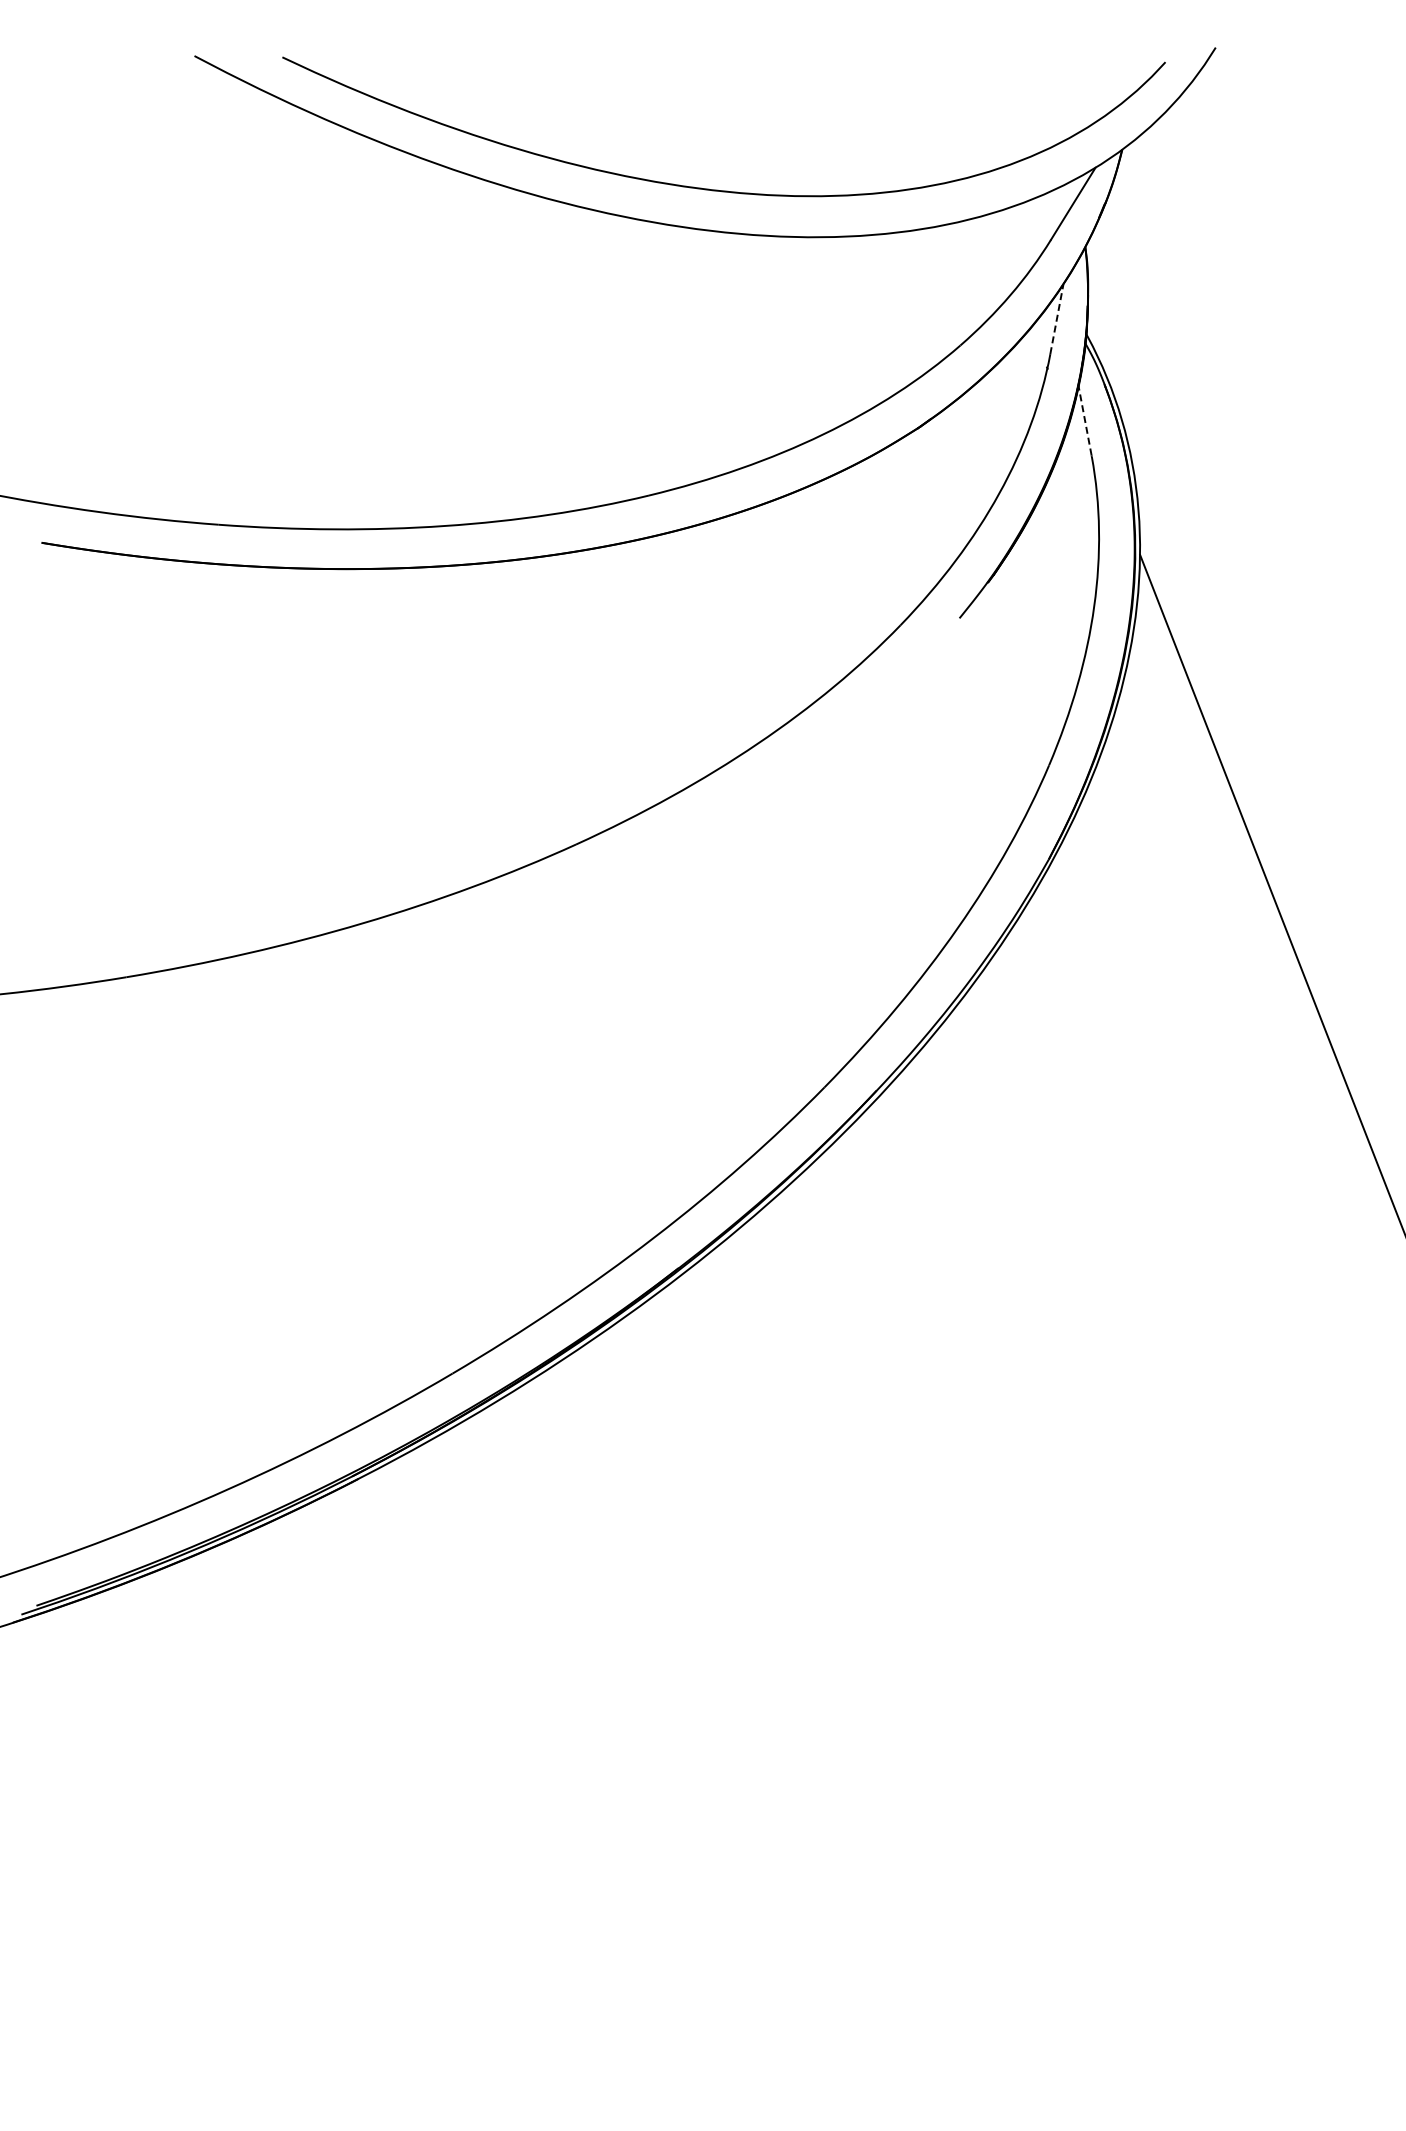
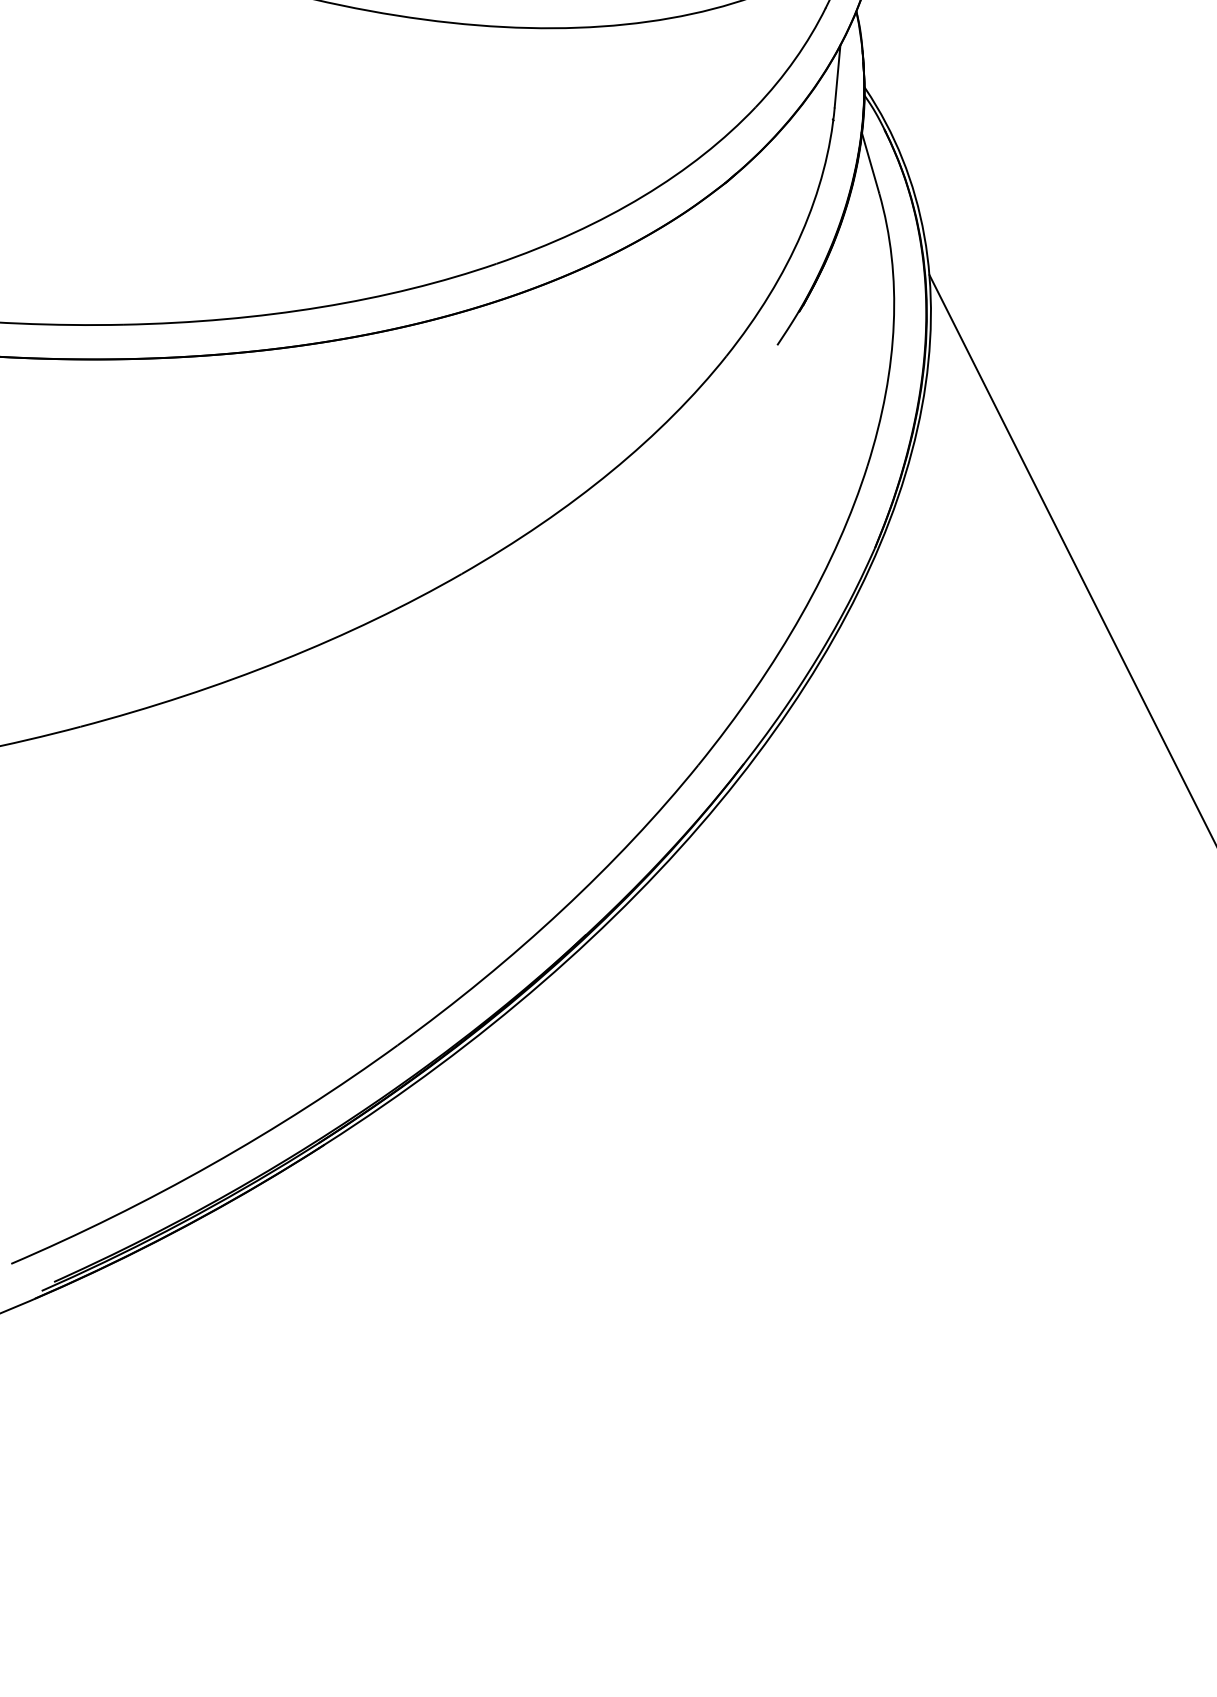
line: (1056, 318) -> (837, 75), dashed -> solid
line: (1084, 420) -> (869, 162), dashed -> solid

